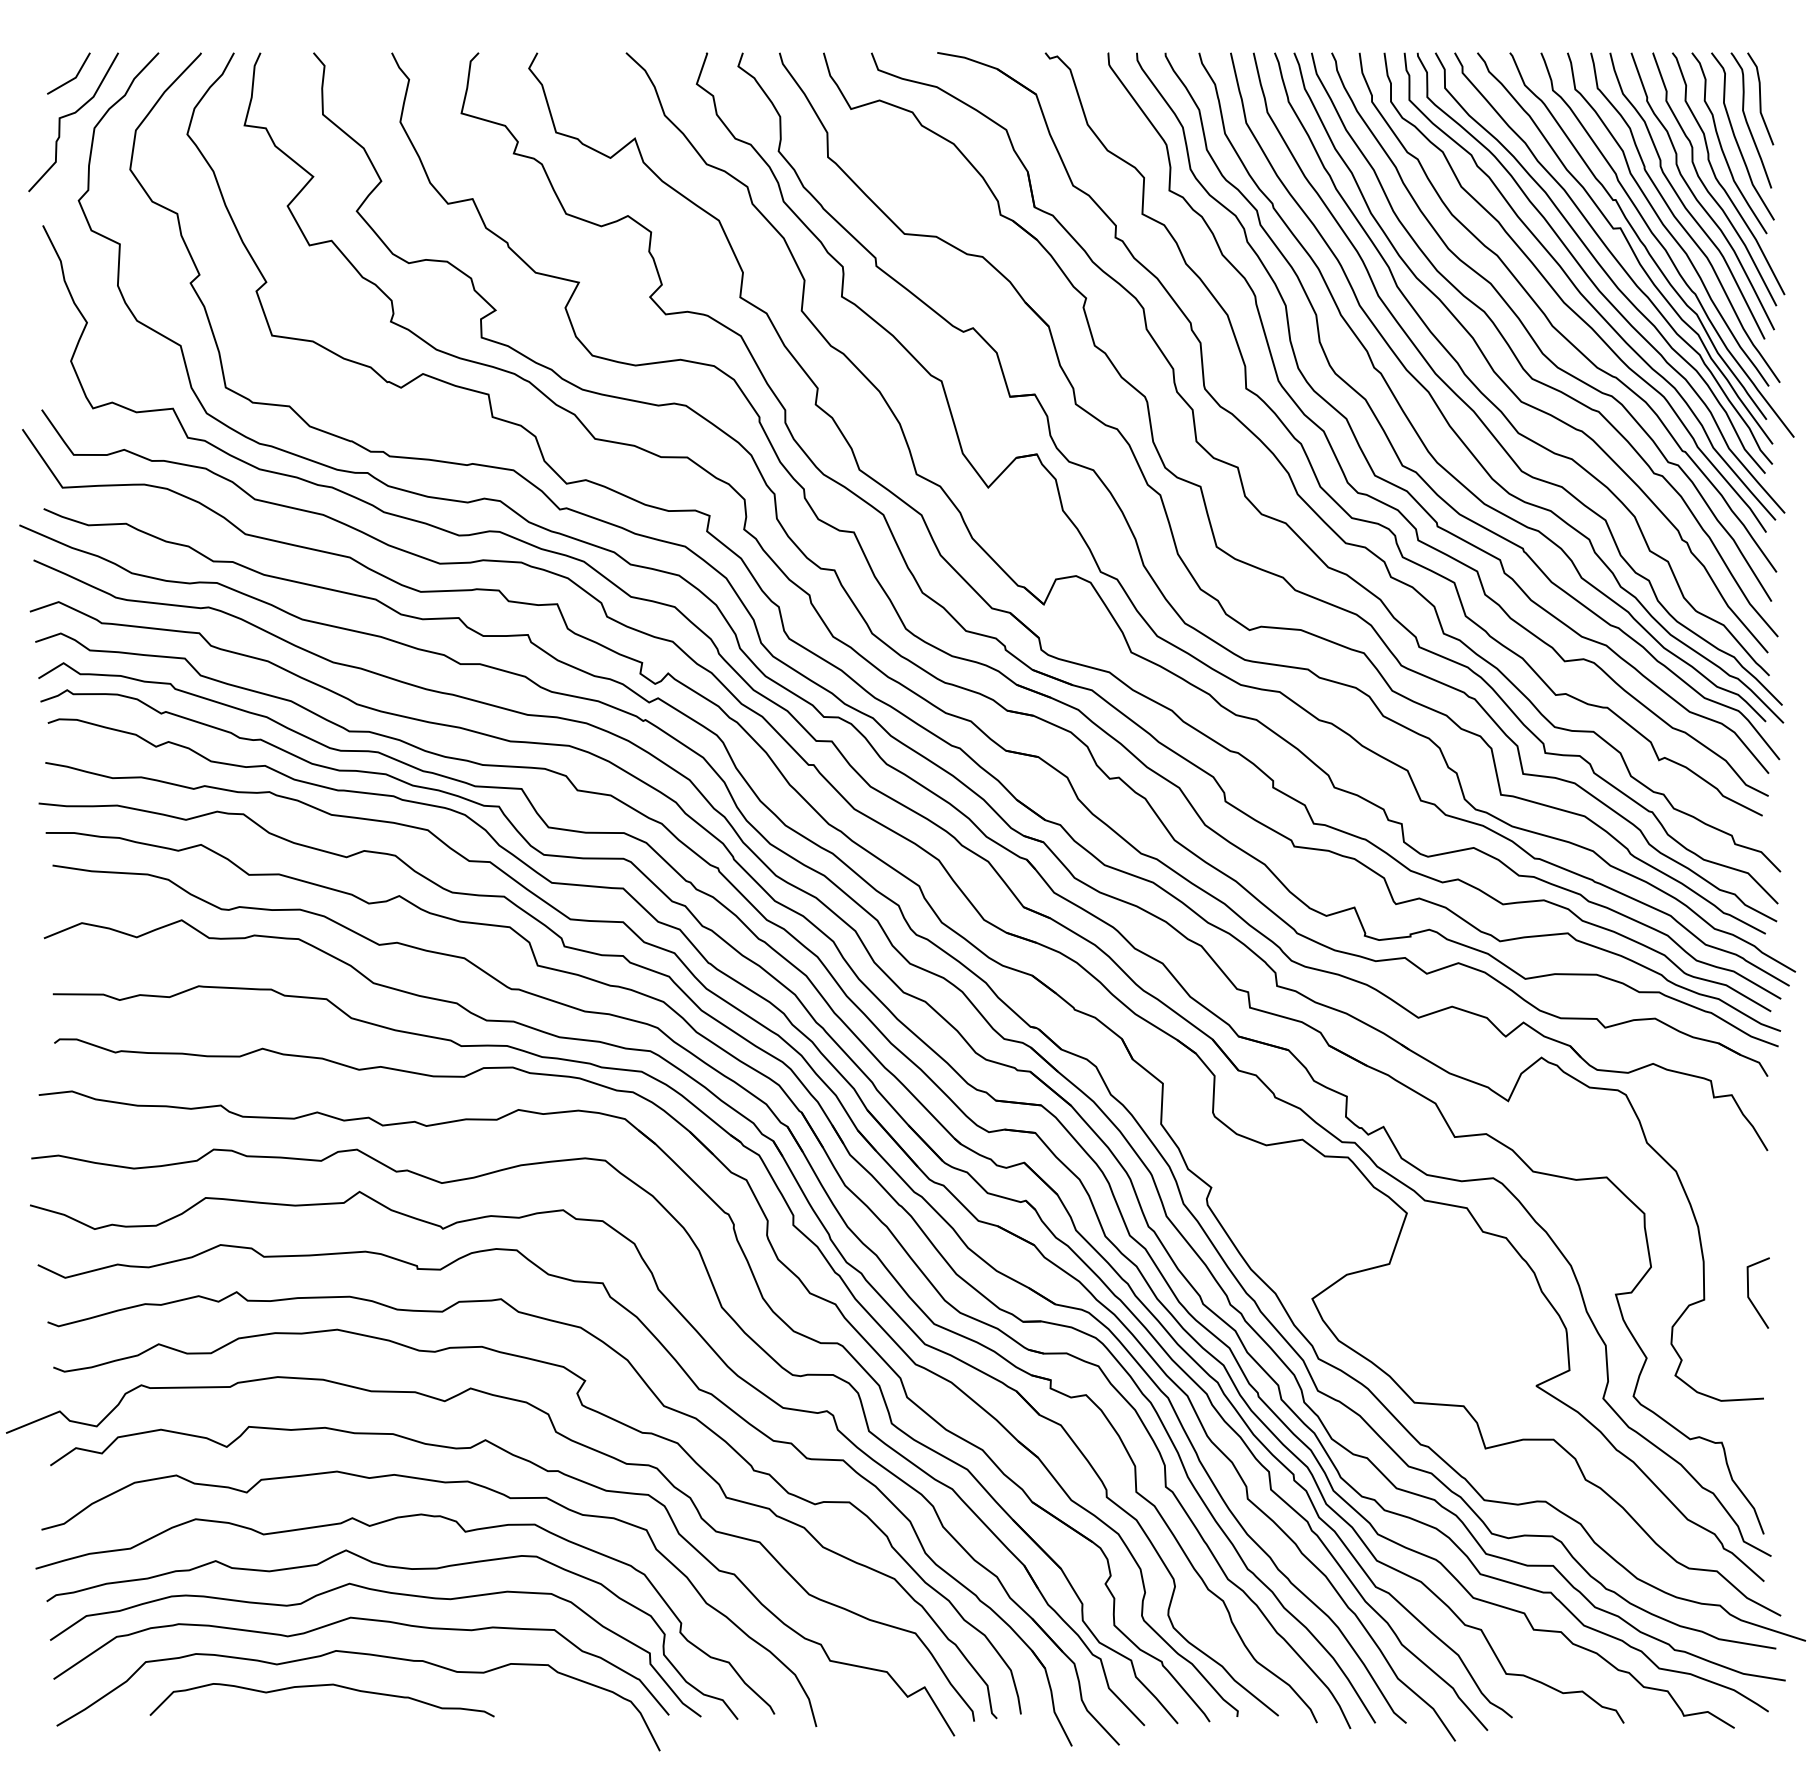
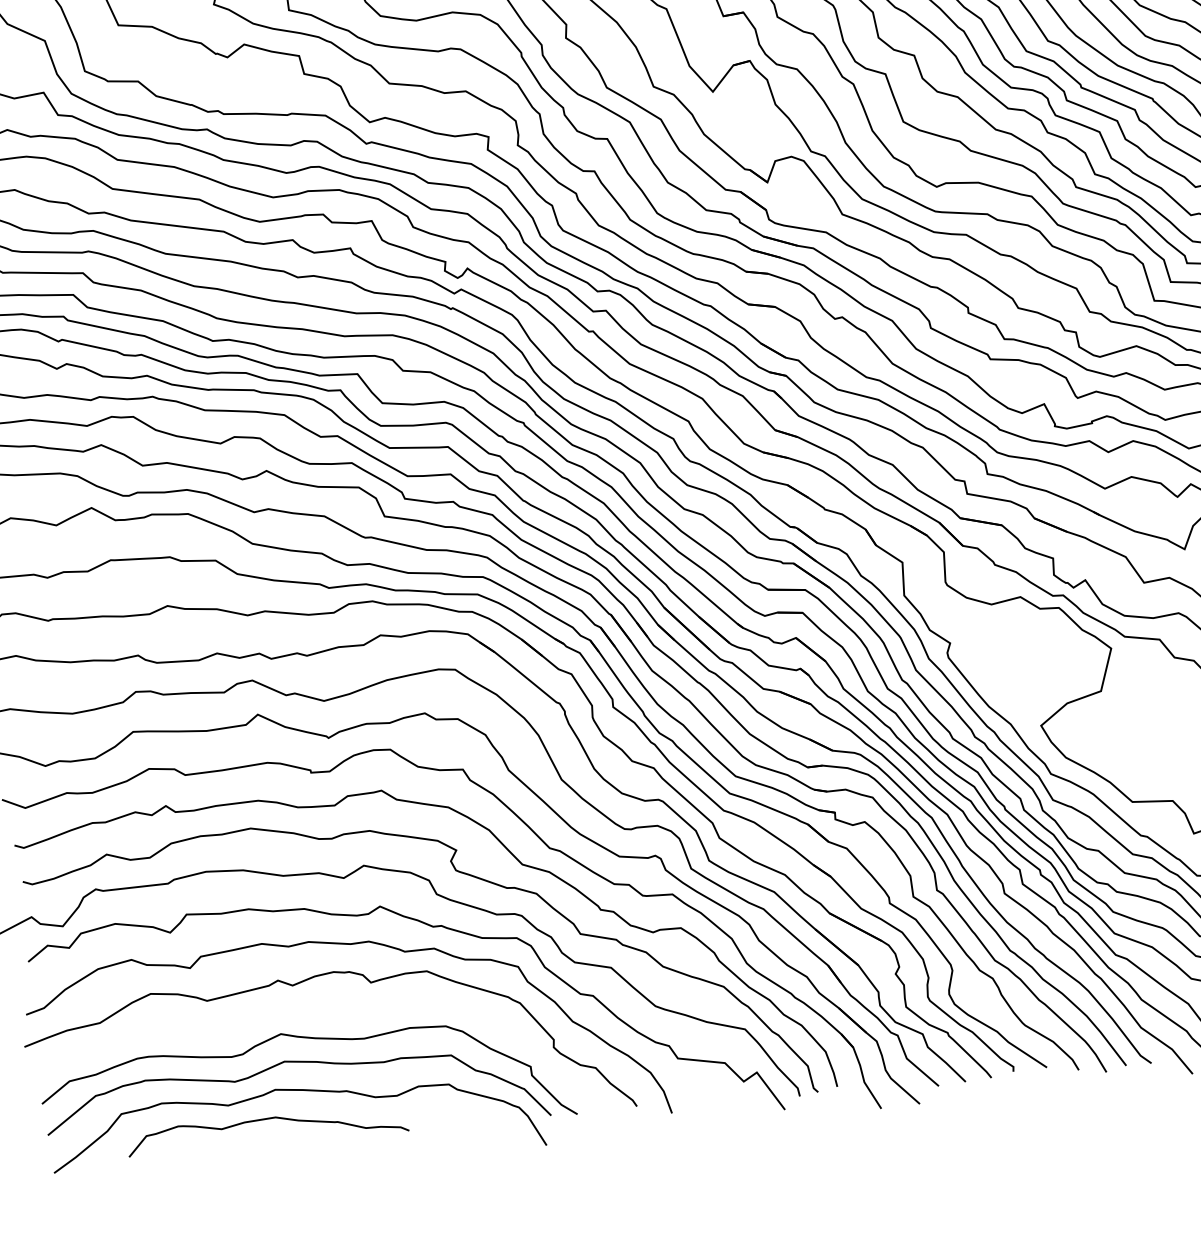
curve: (395, 1568) -> (317, 1018), removed

